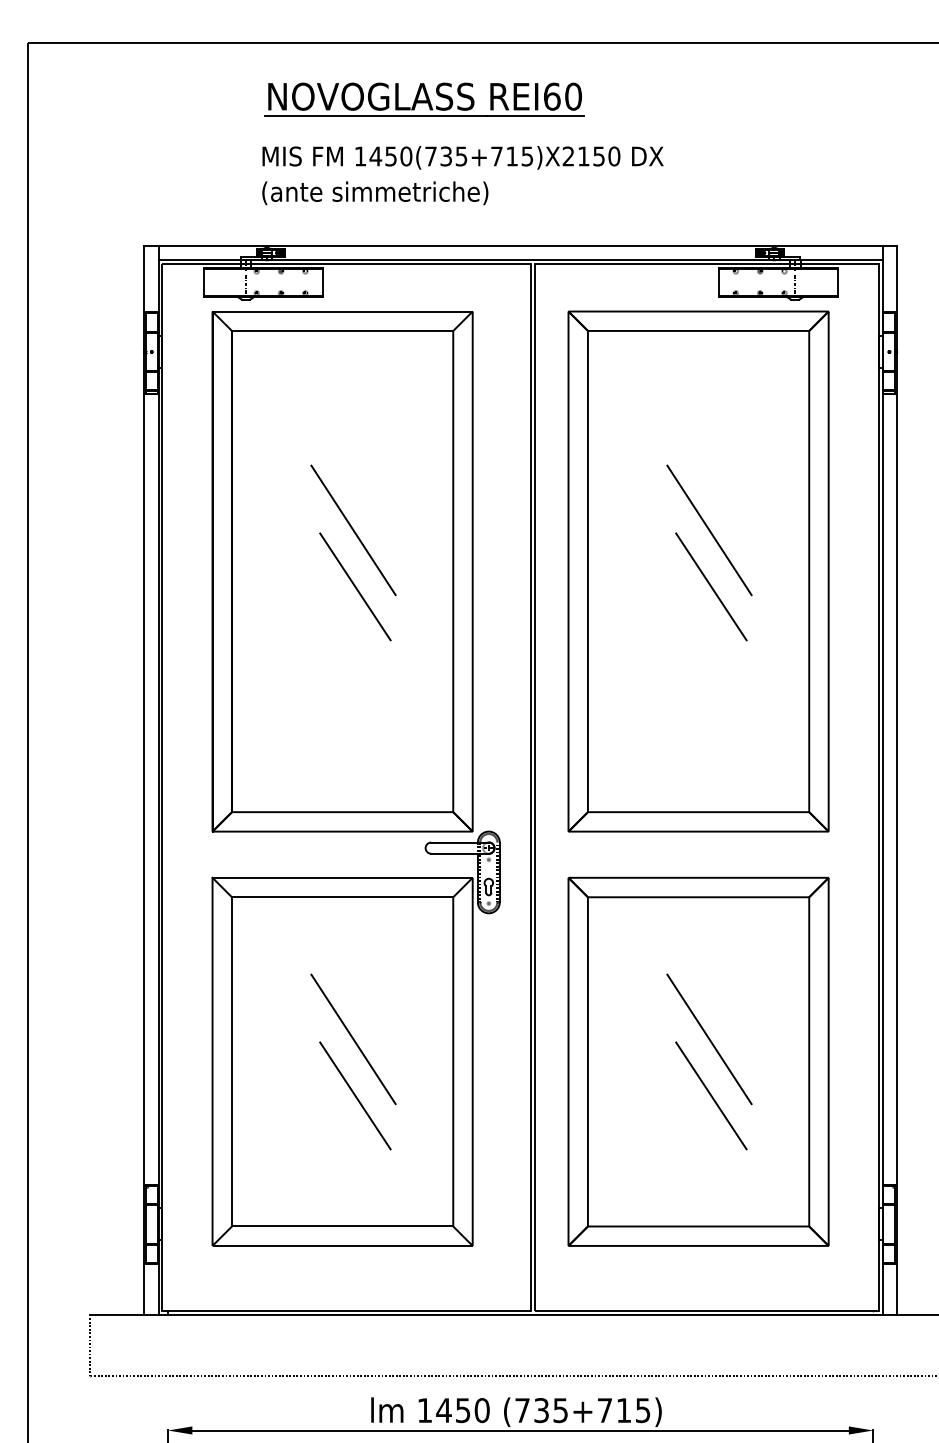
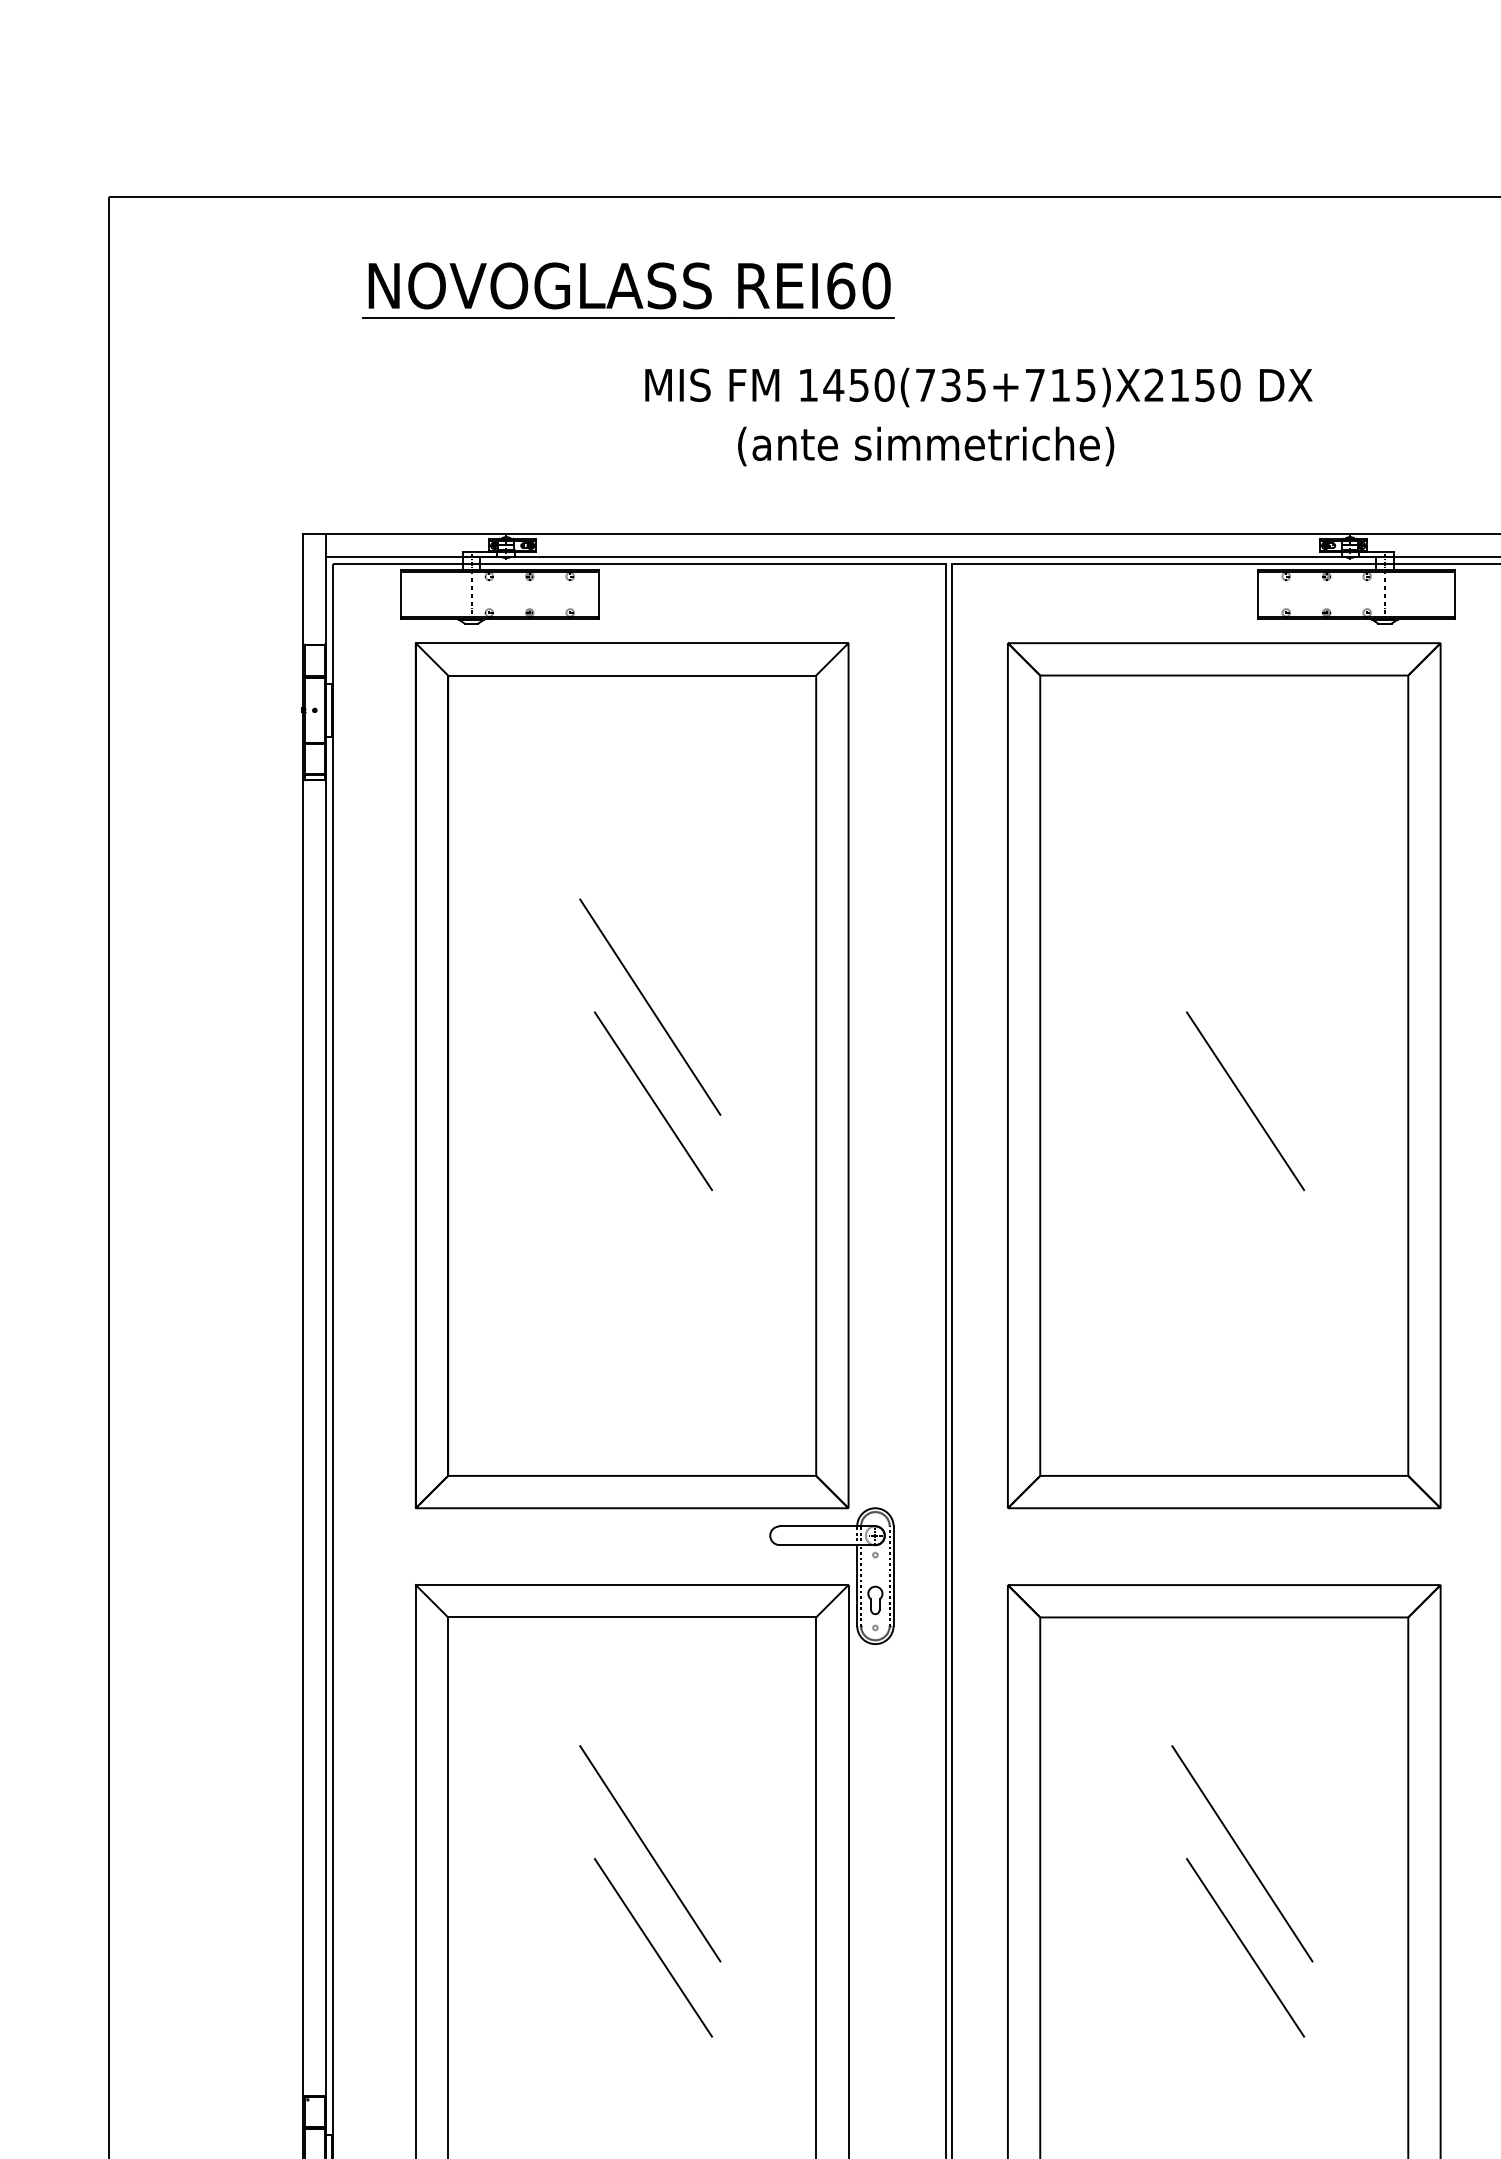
part: (424, 99) -> (628, 290), moved
text: (462, 157) -> (977, 386), moved
text: (375, 193) -> (926, 446), moved
line: (709, 530) -> (1242, 1007), removed

